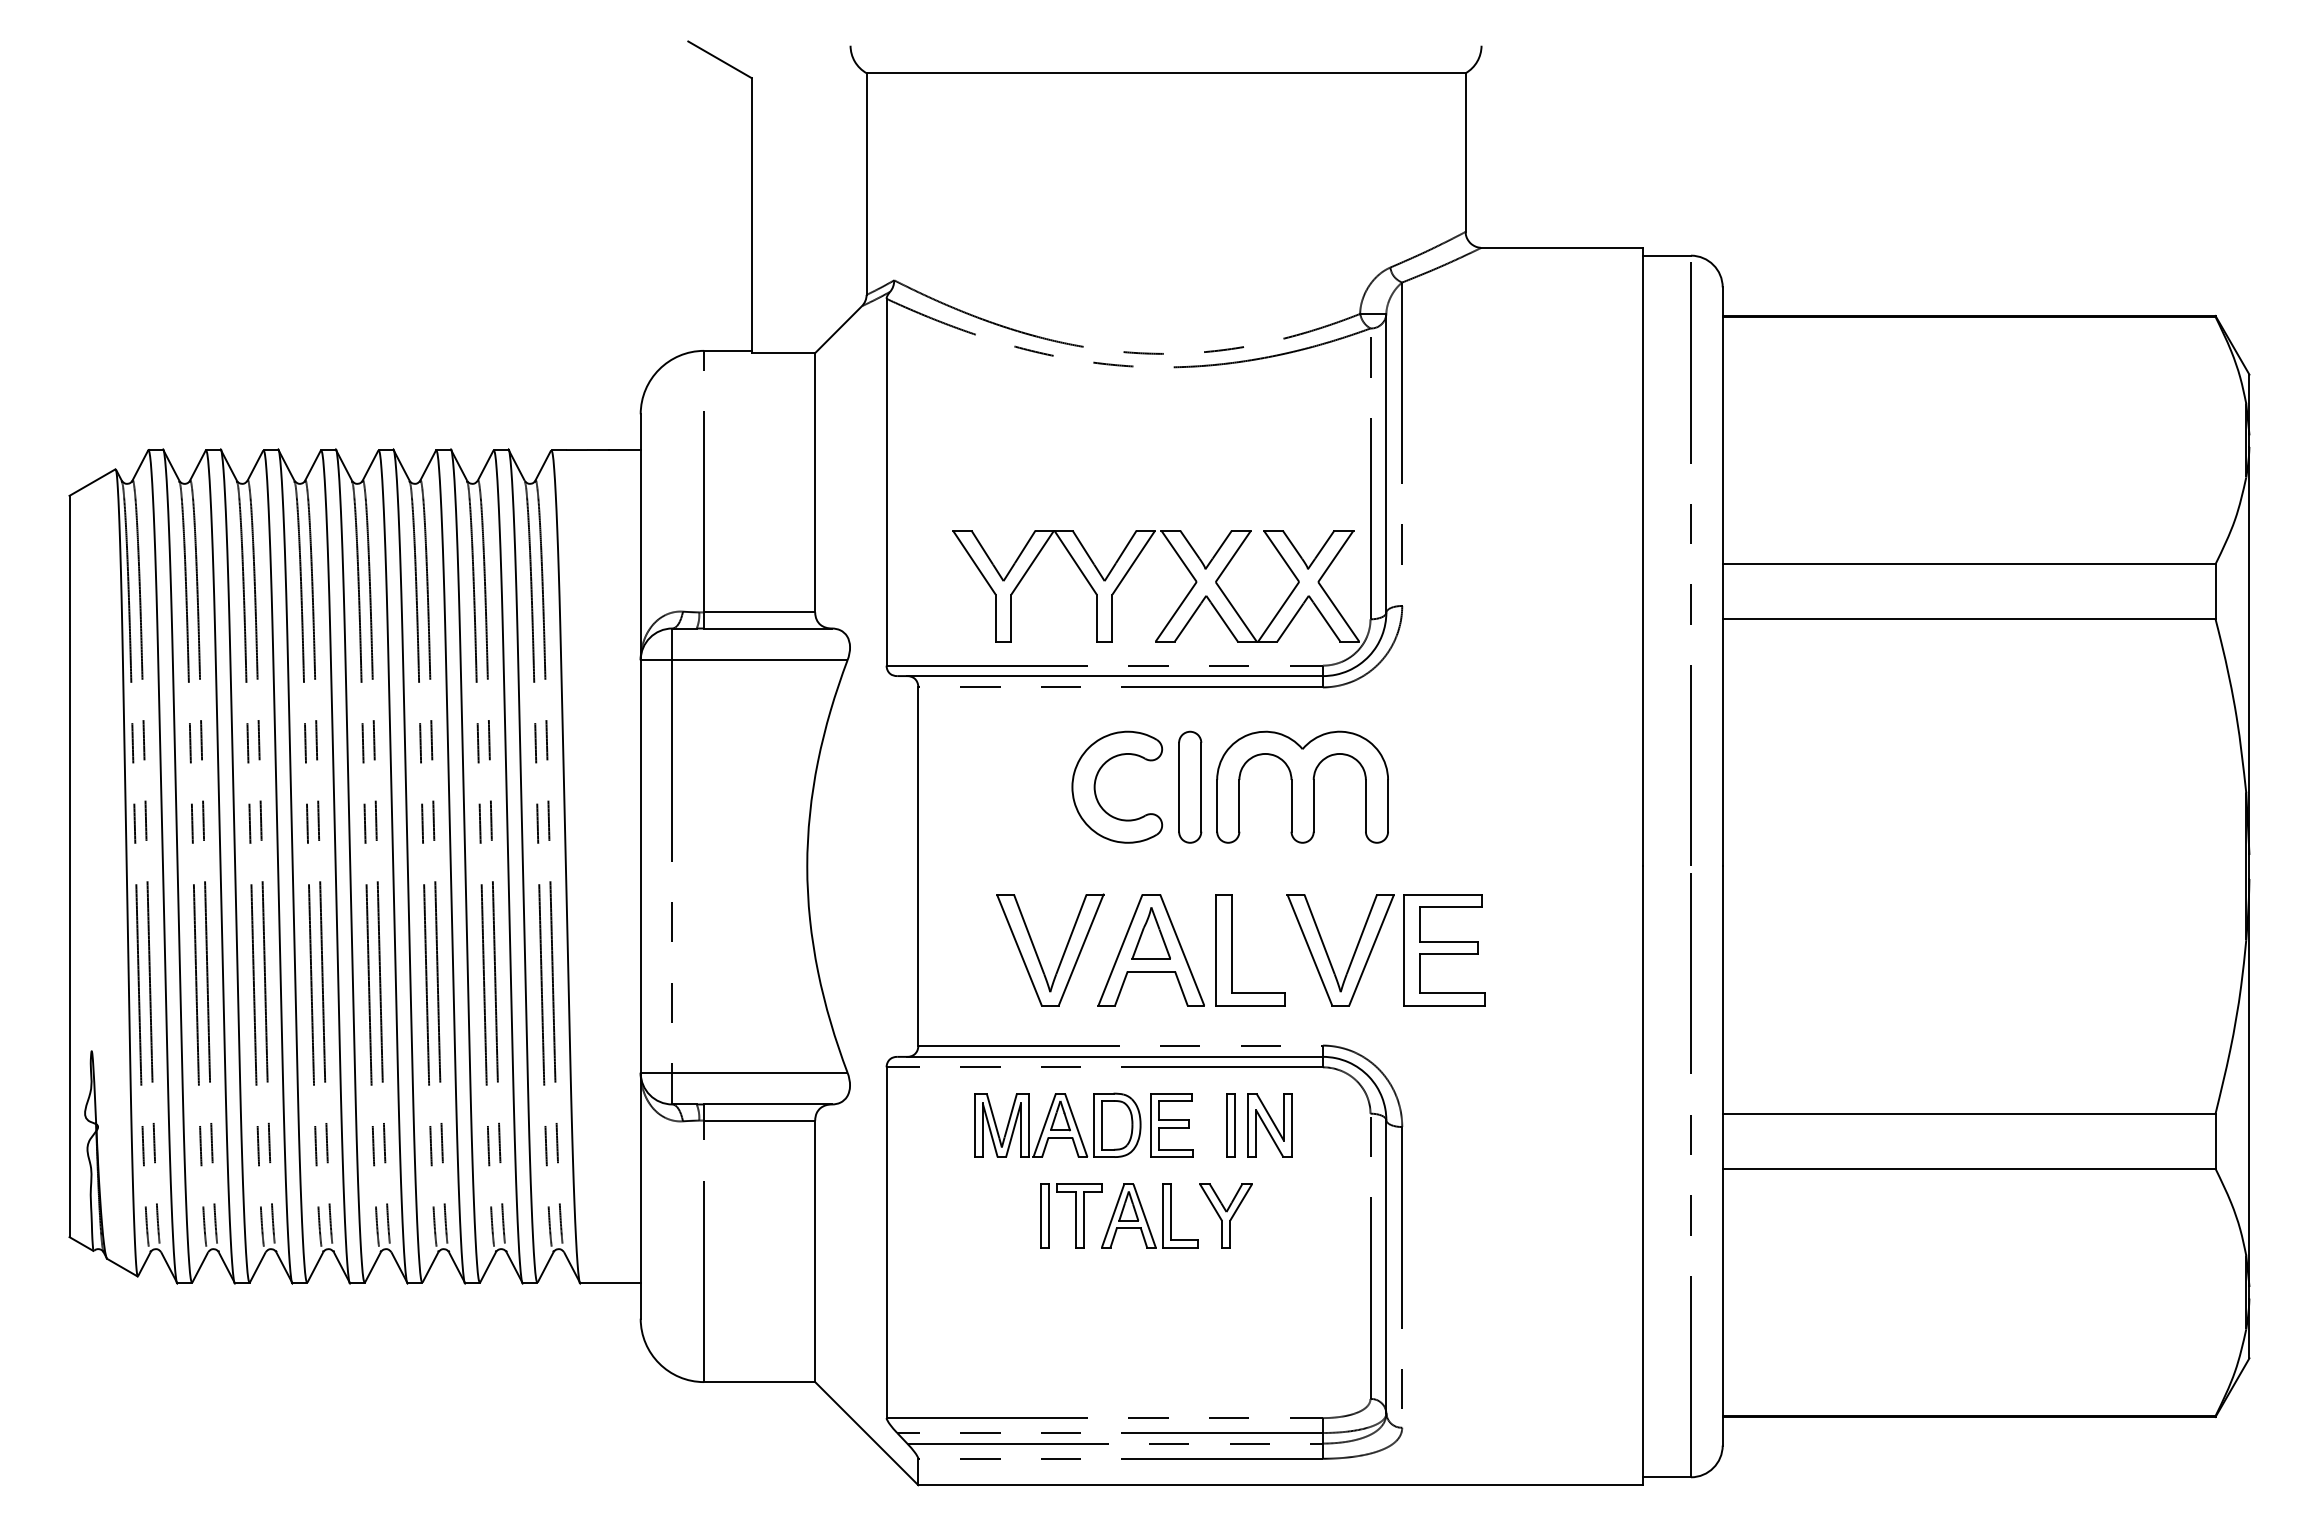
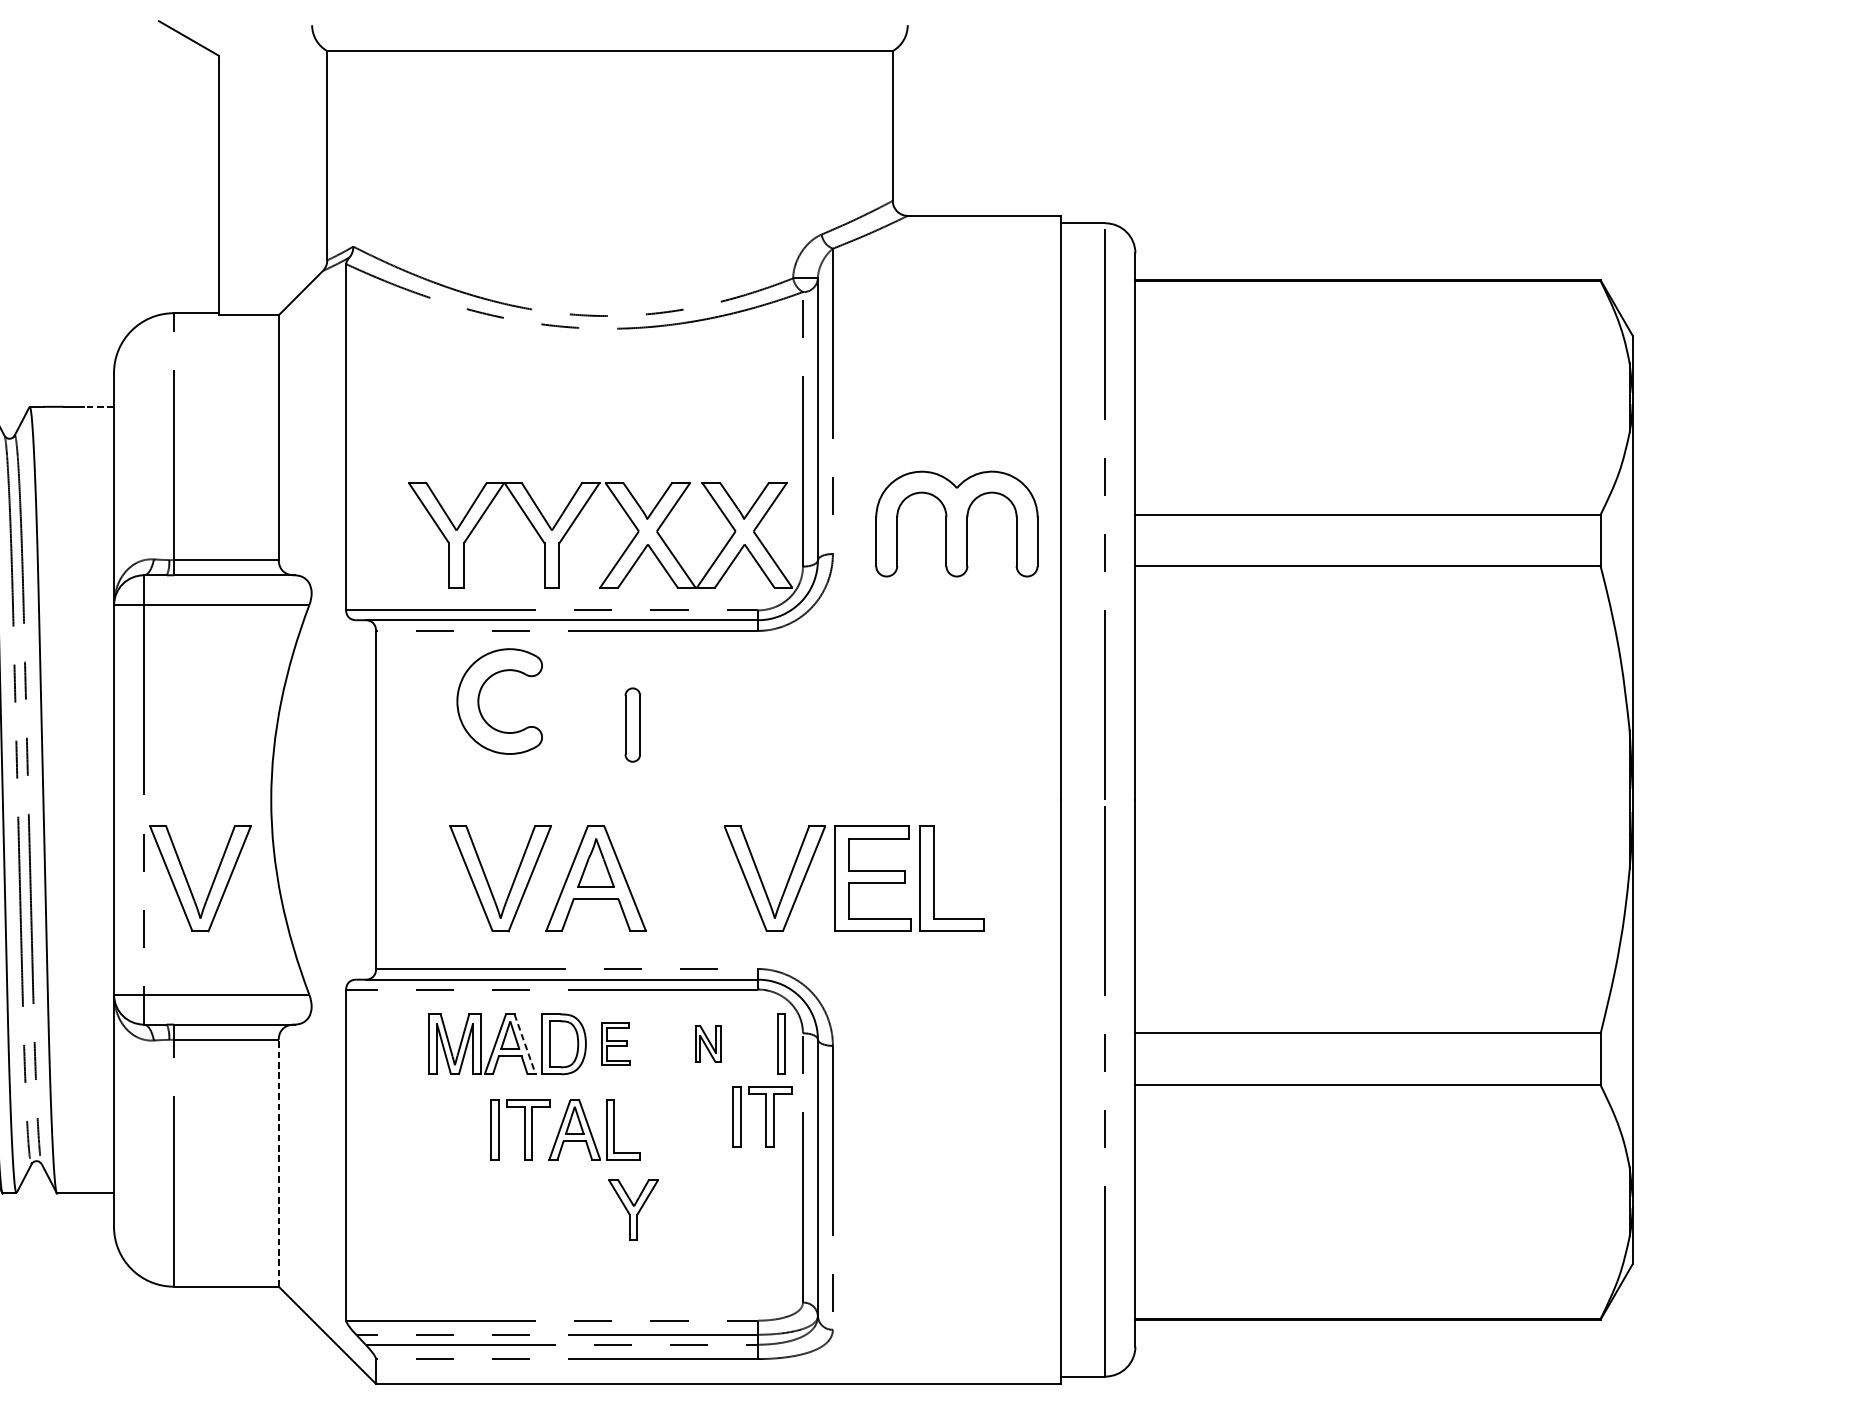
line: (624, 450) -> (98, 407), solid -> dashed
part: (1096, 781) -> (480, 696), moved
part: (1190, 786) -> (633, 724), size x0.7
part: (1302, 786) -> (956, 523), moved
part: (1232, 950) -> (935, 879), moved
part: (744, 954) -> (212, 883), added
line: (1076, 1125) -> (525, 1044), solid -> dashed
part: (1171, 1125) -> (615, 1044), size x0.7
part: (1230, 1125) -> (781, 1044), moved
part: (1269, 1125) -> (707, 1044), size x0.6
part: (1327, 1201) -> (762, 1116), added
part: (1225, 1215) -> (633, 1209), moved
line: (815, 1251) -> (279, 1163), solid -> dashed

